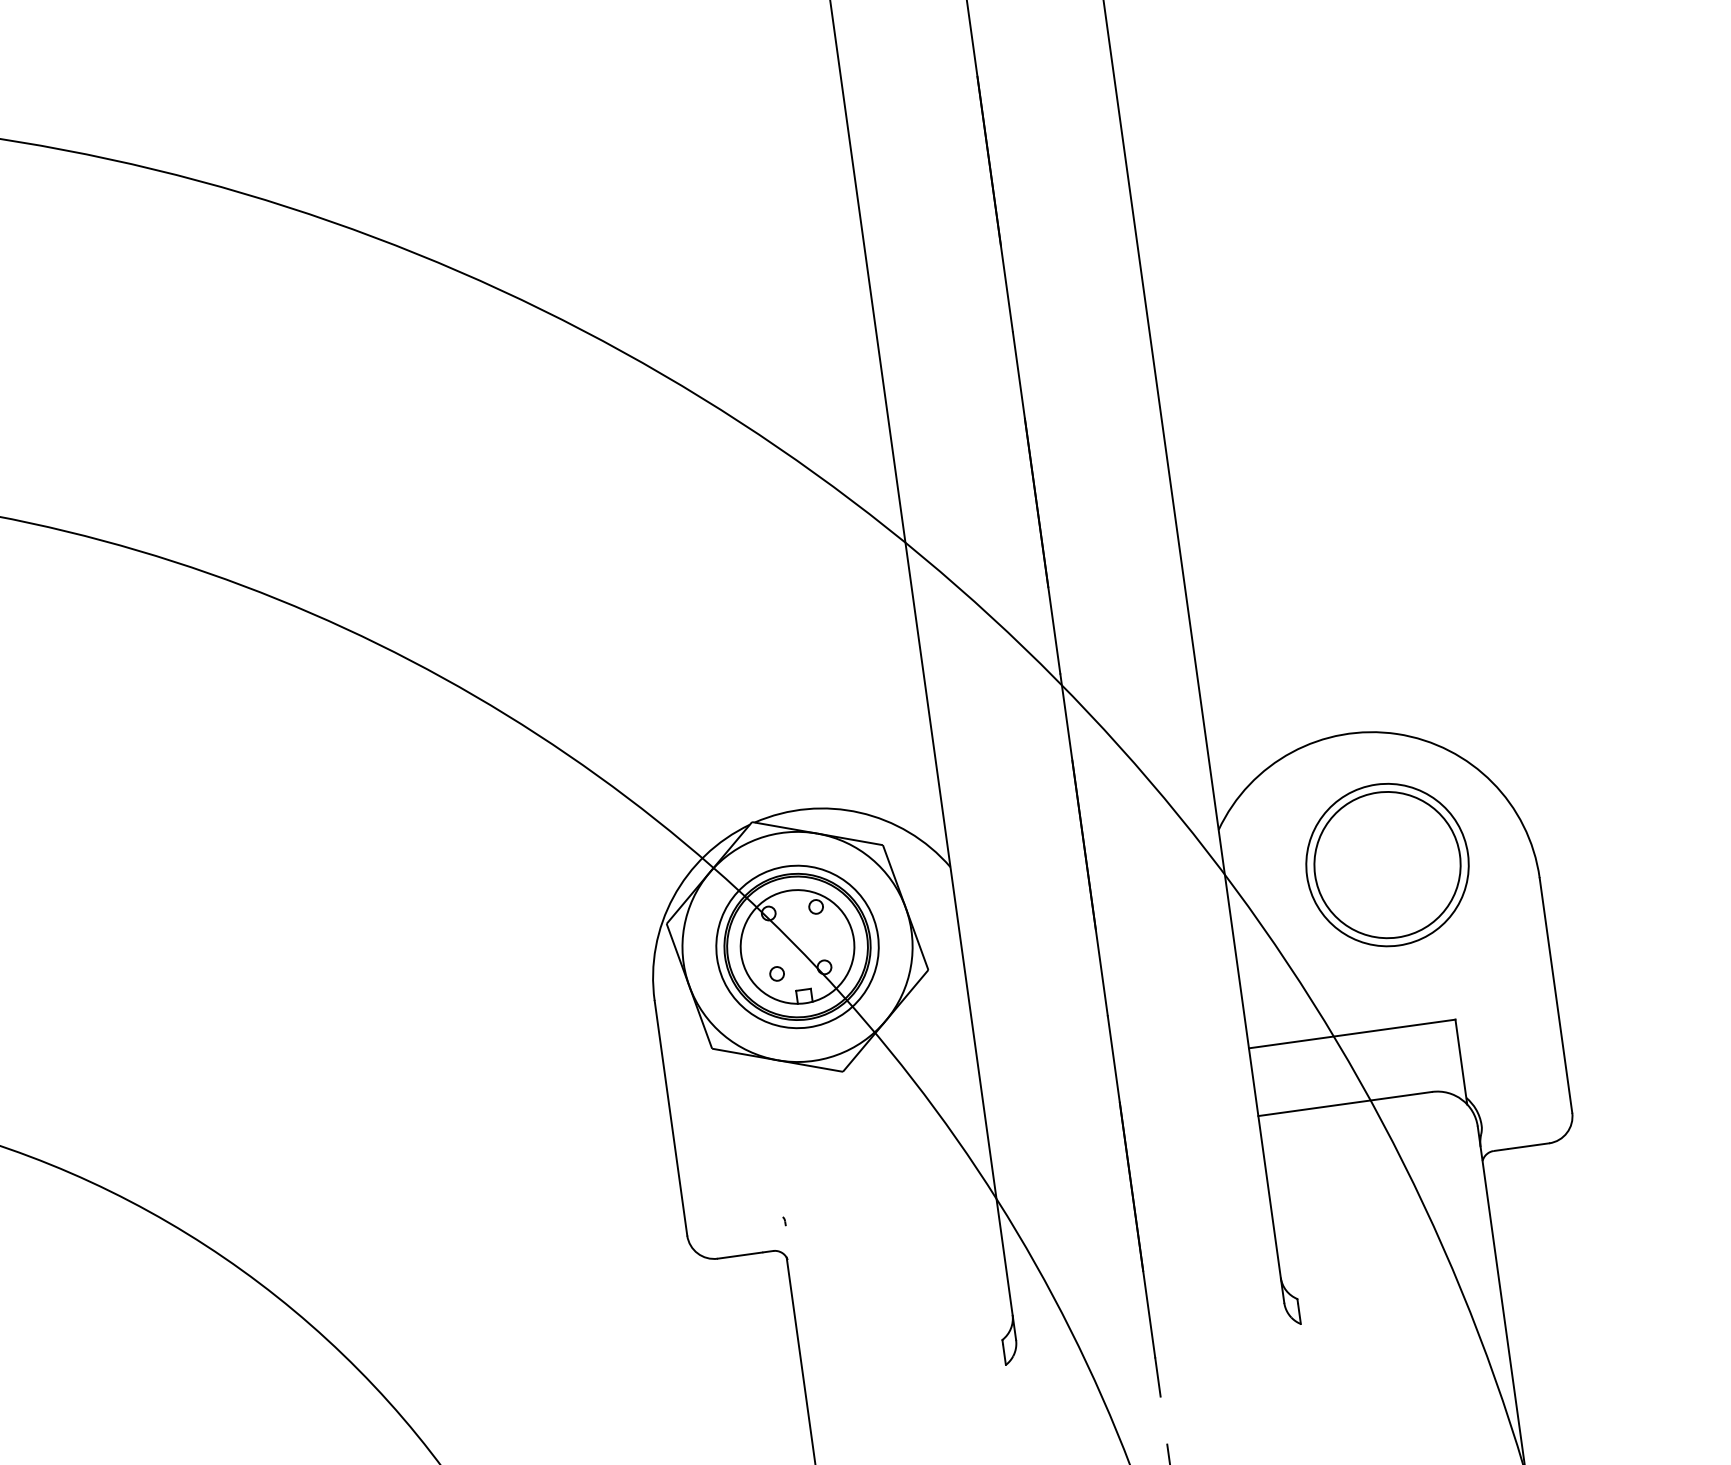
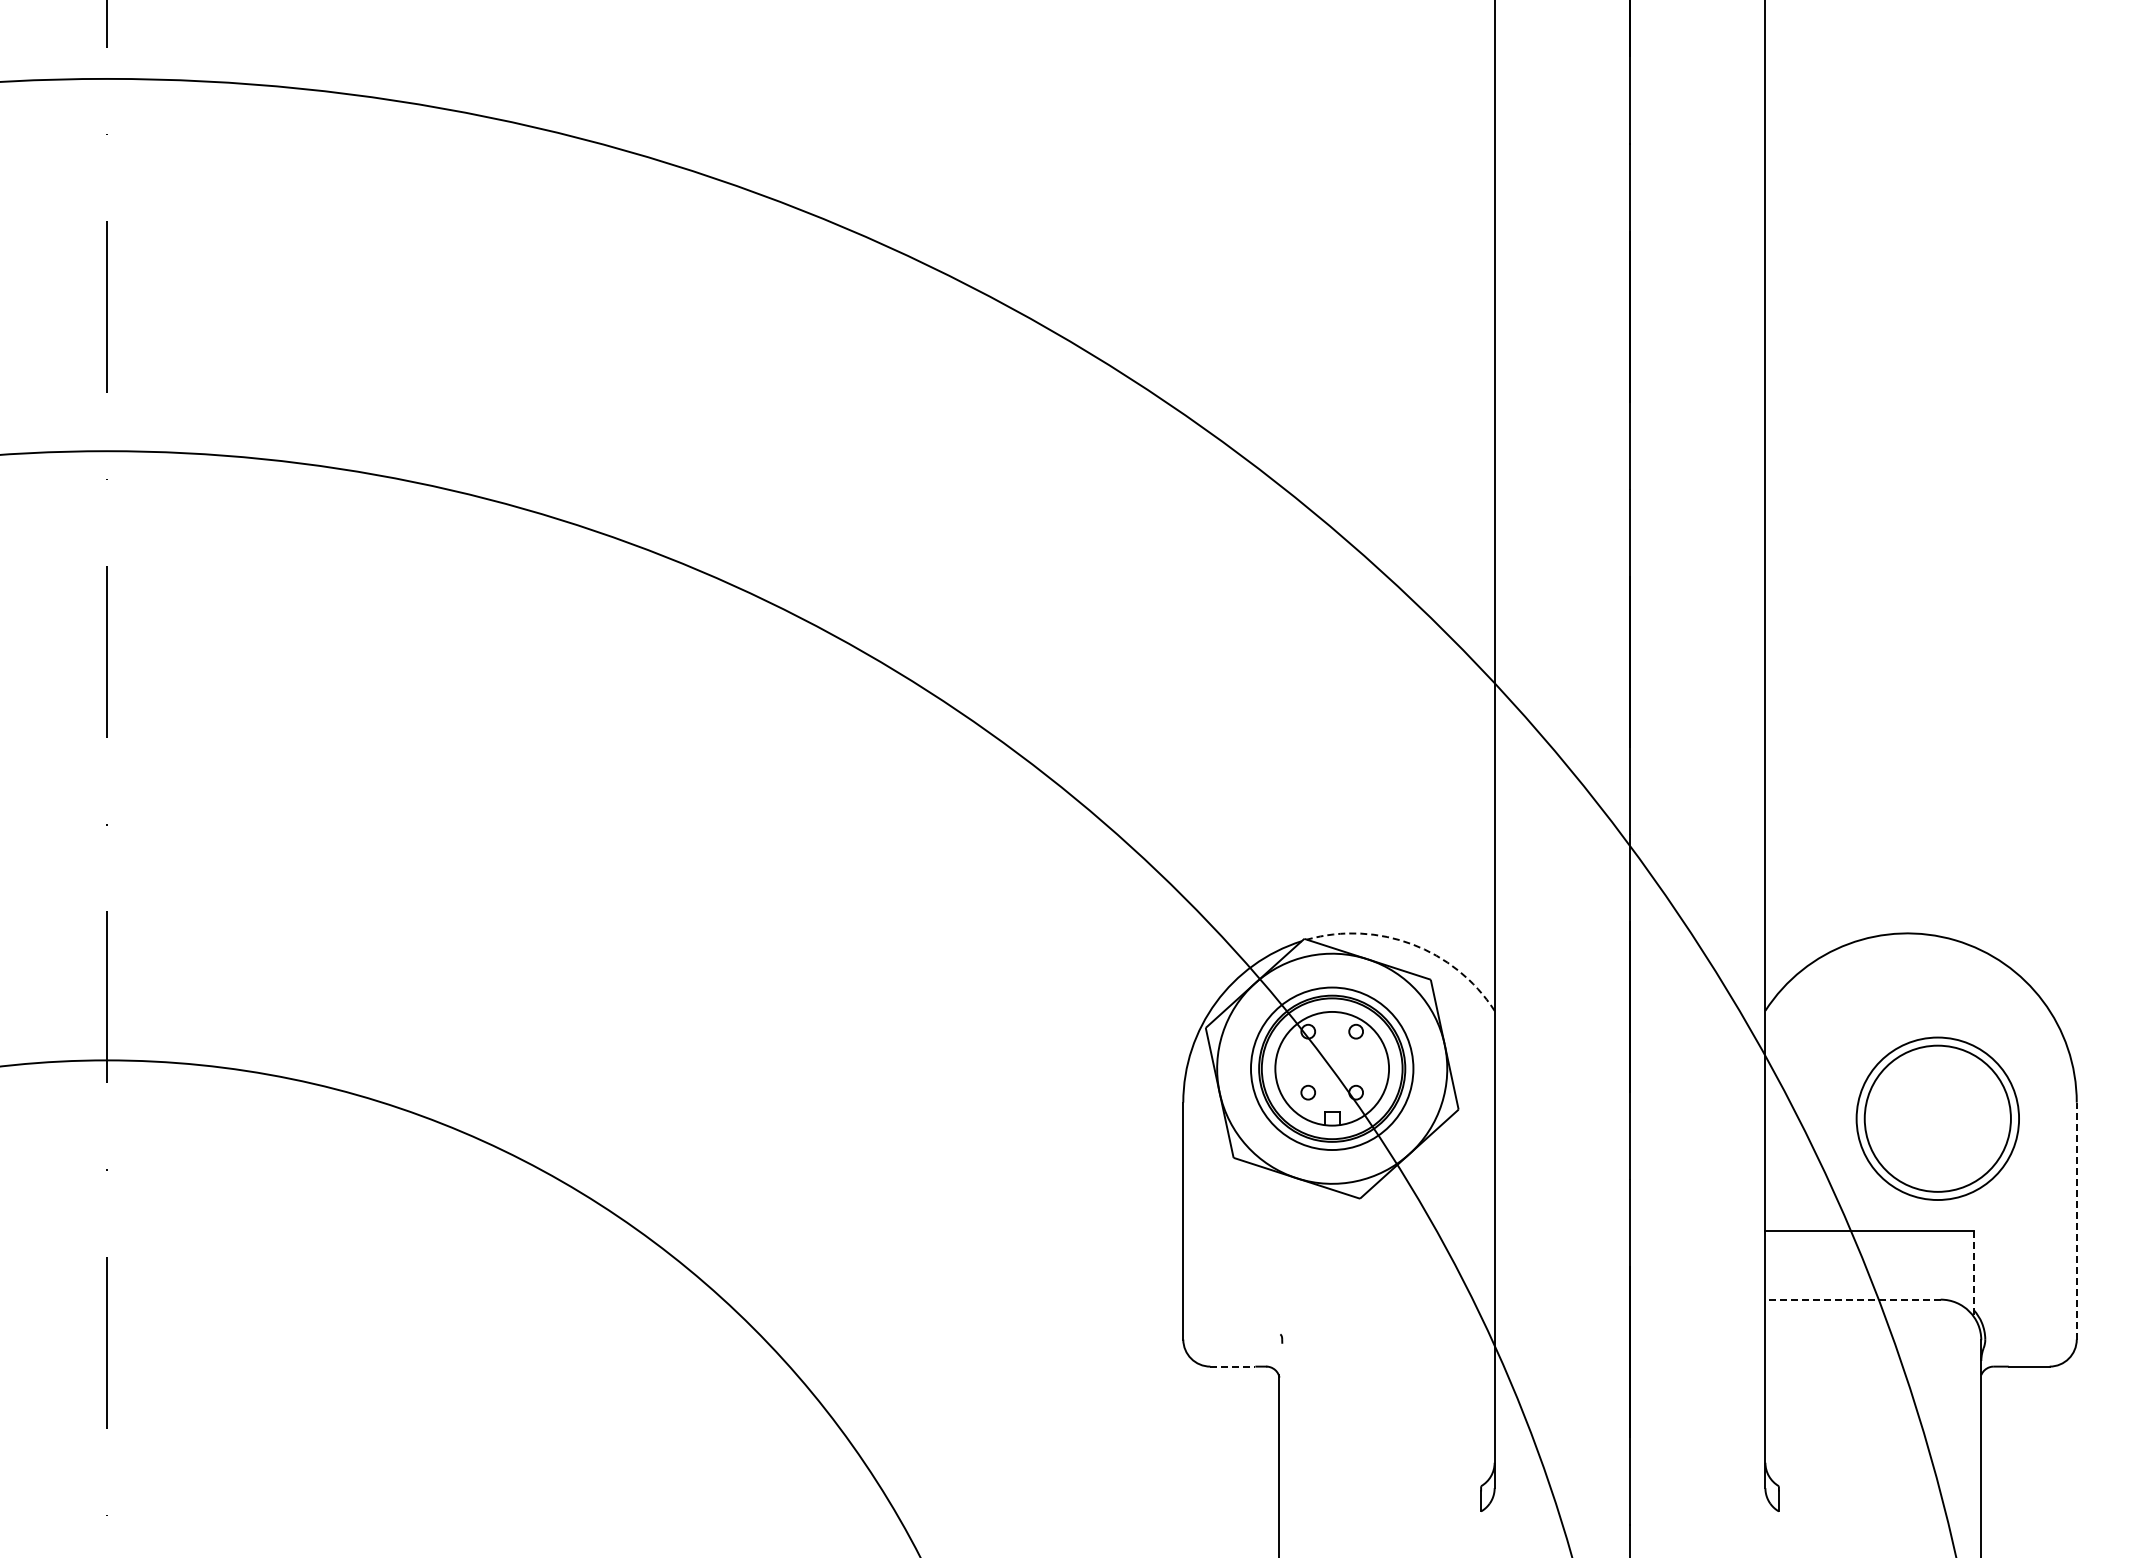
arc: (859, 812) -> (1412, 944), solid -> dashed
part: (1387, 864) -> (1937, 1118), moved
line: (1555, 994) -> (2076, 1220), solid -> dashed
line: (1461, 1062) -> (1973, 1274), solid -> dashed
line: (1345, 1103) -> (1853, 1299), solid -> dashed
line: (740, 1255) -> (1233, 1366), solid -> dashed

